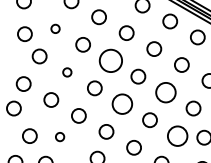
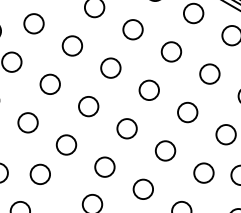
circle: (55, 28) -> (33, 23), size x1.67
circle: (110, 60) -> (110, 67), size x0.62
circle: (67, 72) -> (50, 84), size x1.67
circle: (165, 92) -> (187, 112), size x0.71
circle: (122, 104) -> (127, 129), size x0.71
circle: (177, 135) -> (203, 172), size x0.71
circle: (59, 136) -> (39, 173), size x1.67

